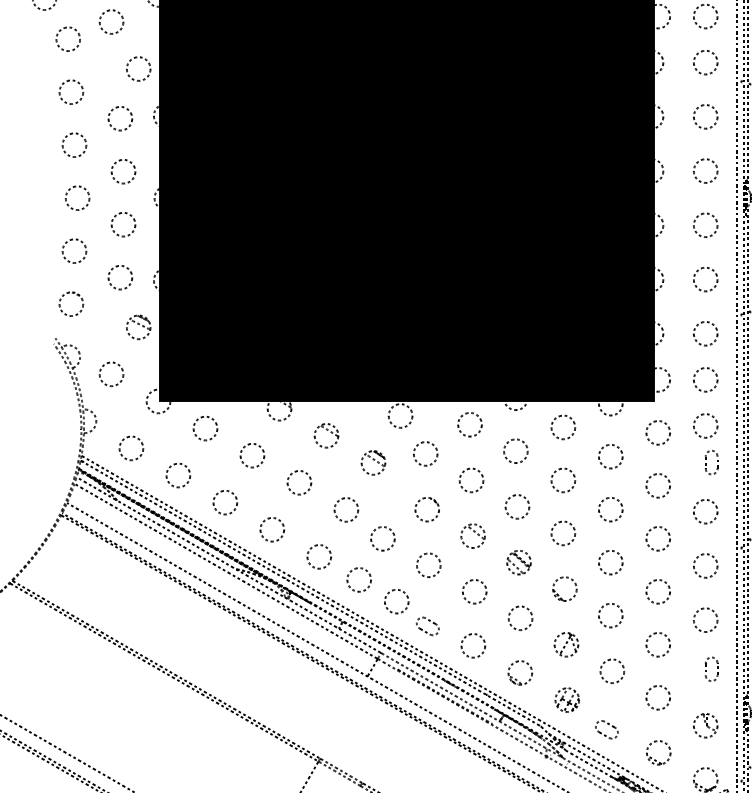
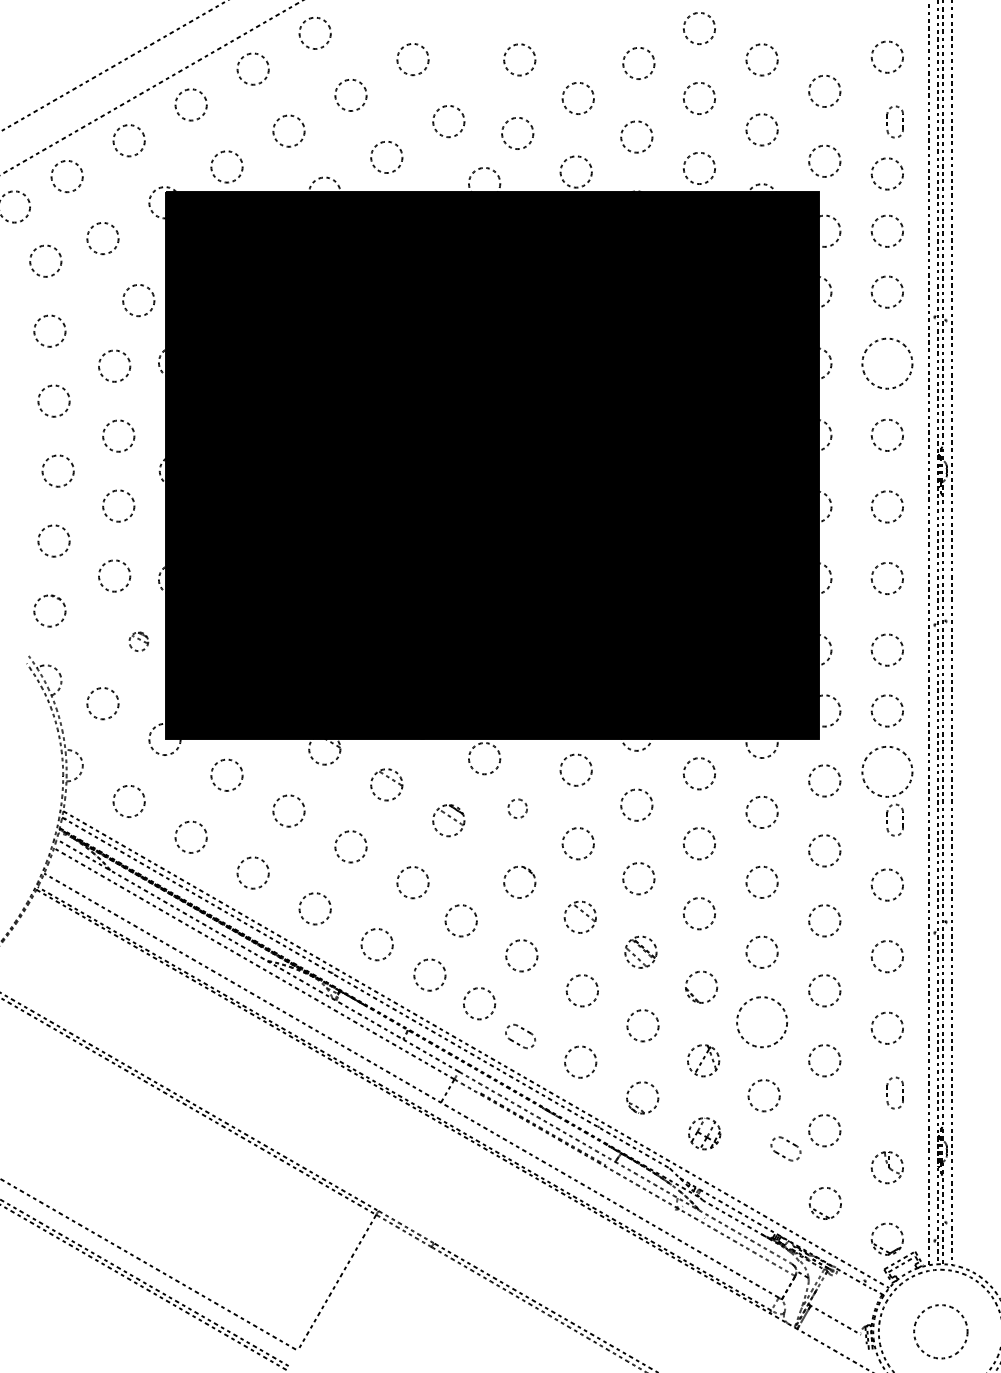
circle: (705, 116) -> (887, 363), size x1.6
part: (138, 327) -> (138, 641), size x0.6
circle: (705, 425) -> (887, 771), size x1.6
circle: (425, 453) -> (517, 808), size x0.6
circle: (610, 615) -> (761, 1021), size x1.6
part: (608, 724) -> (788, 1142), moved

